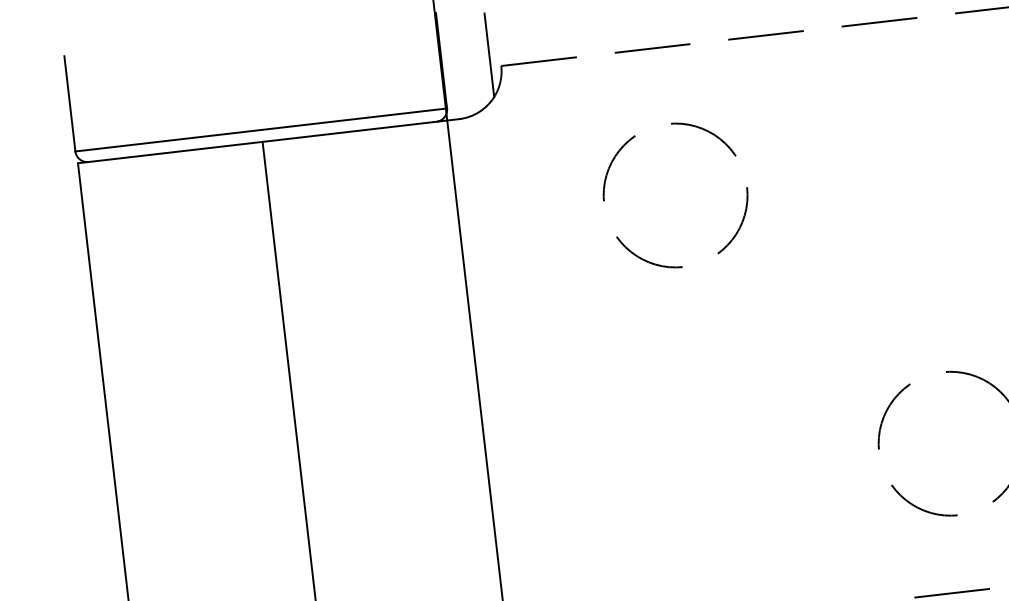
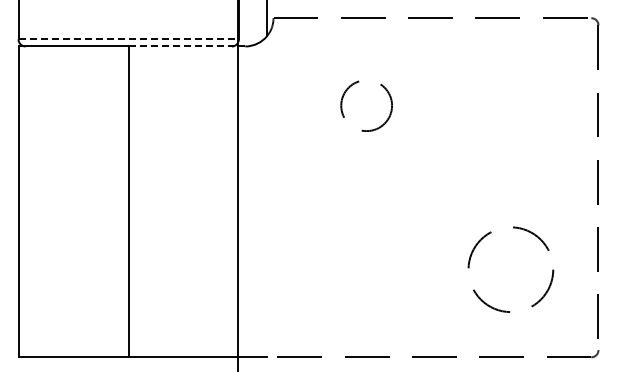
line: (262, 129) -> (129, 39), solid -> dashed
line: (361, 130) -> (187, 46), solid -> dashed
circle: (675, 195) -> (366, 105), size x0.6

